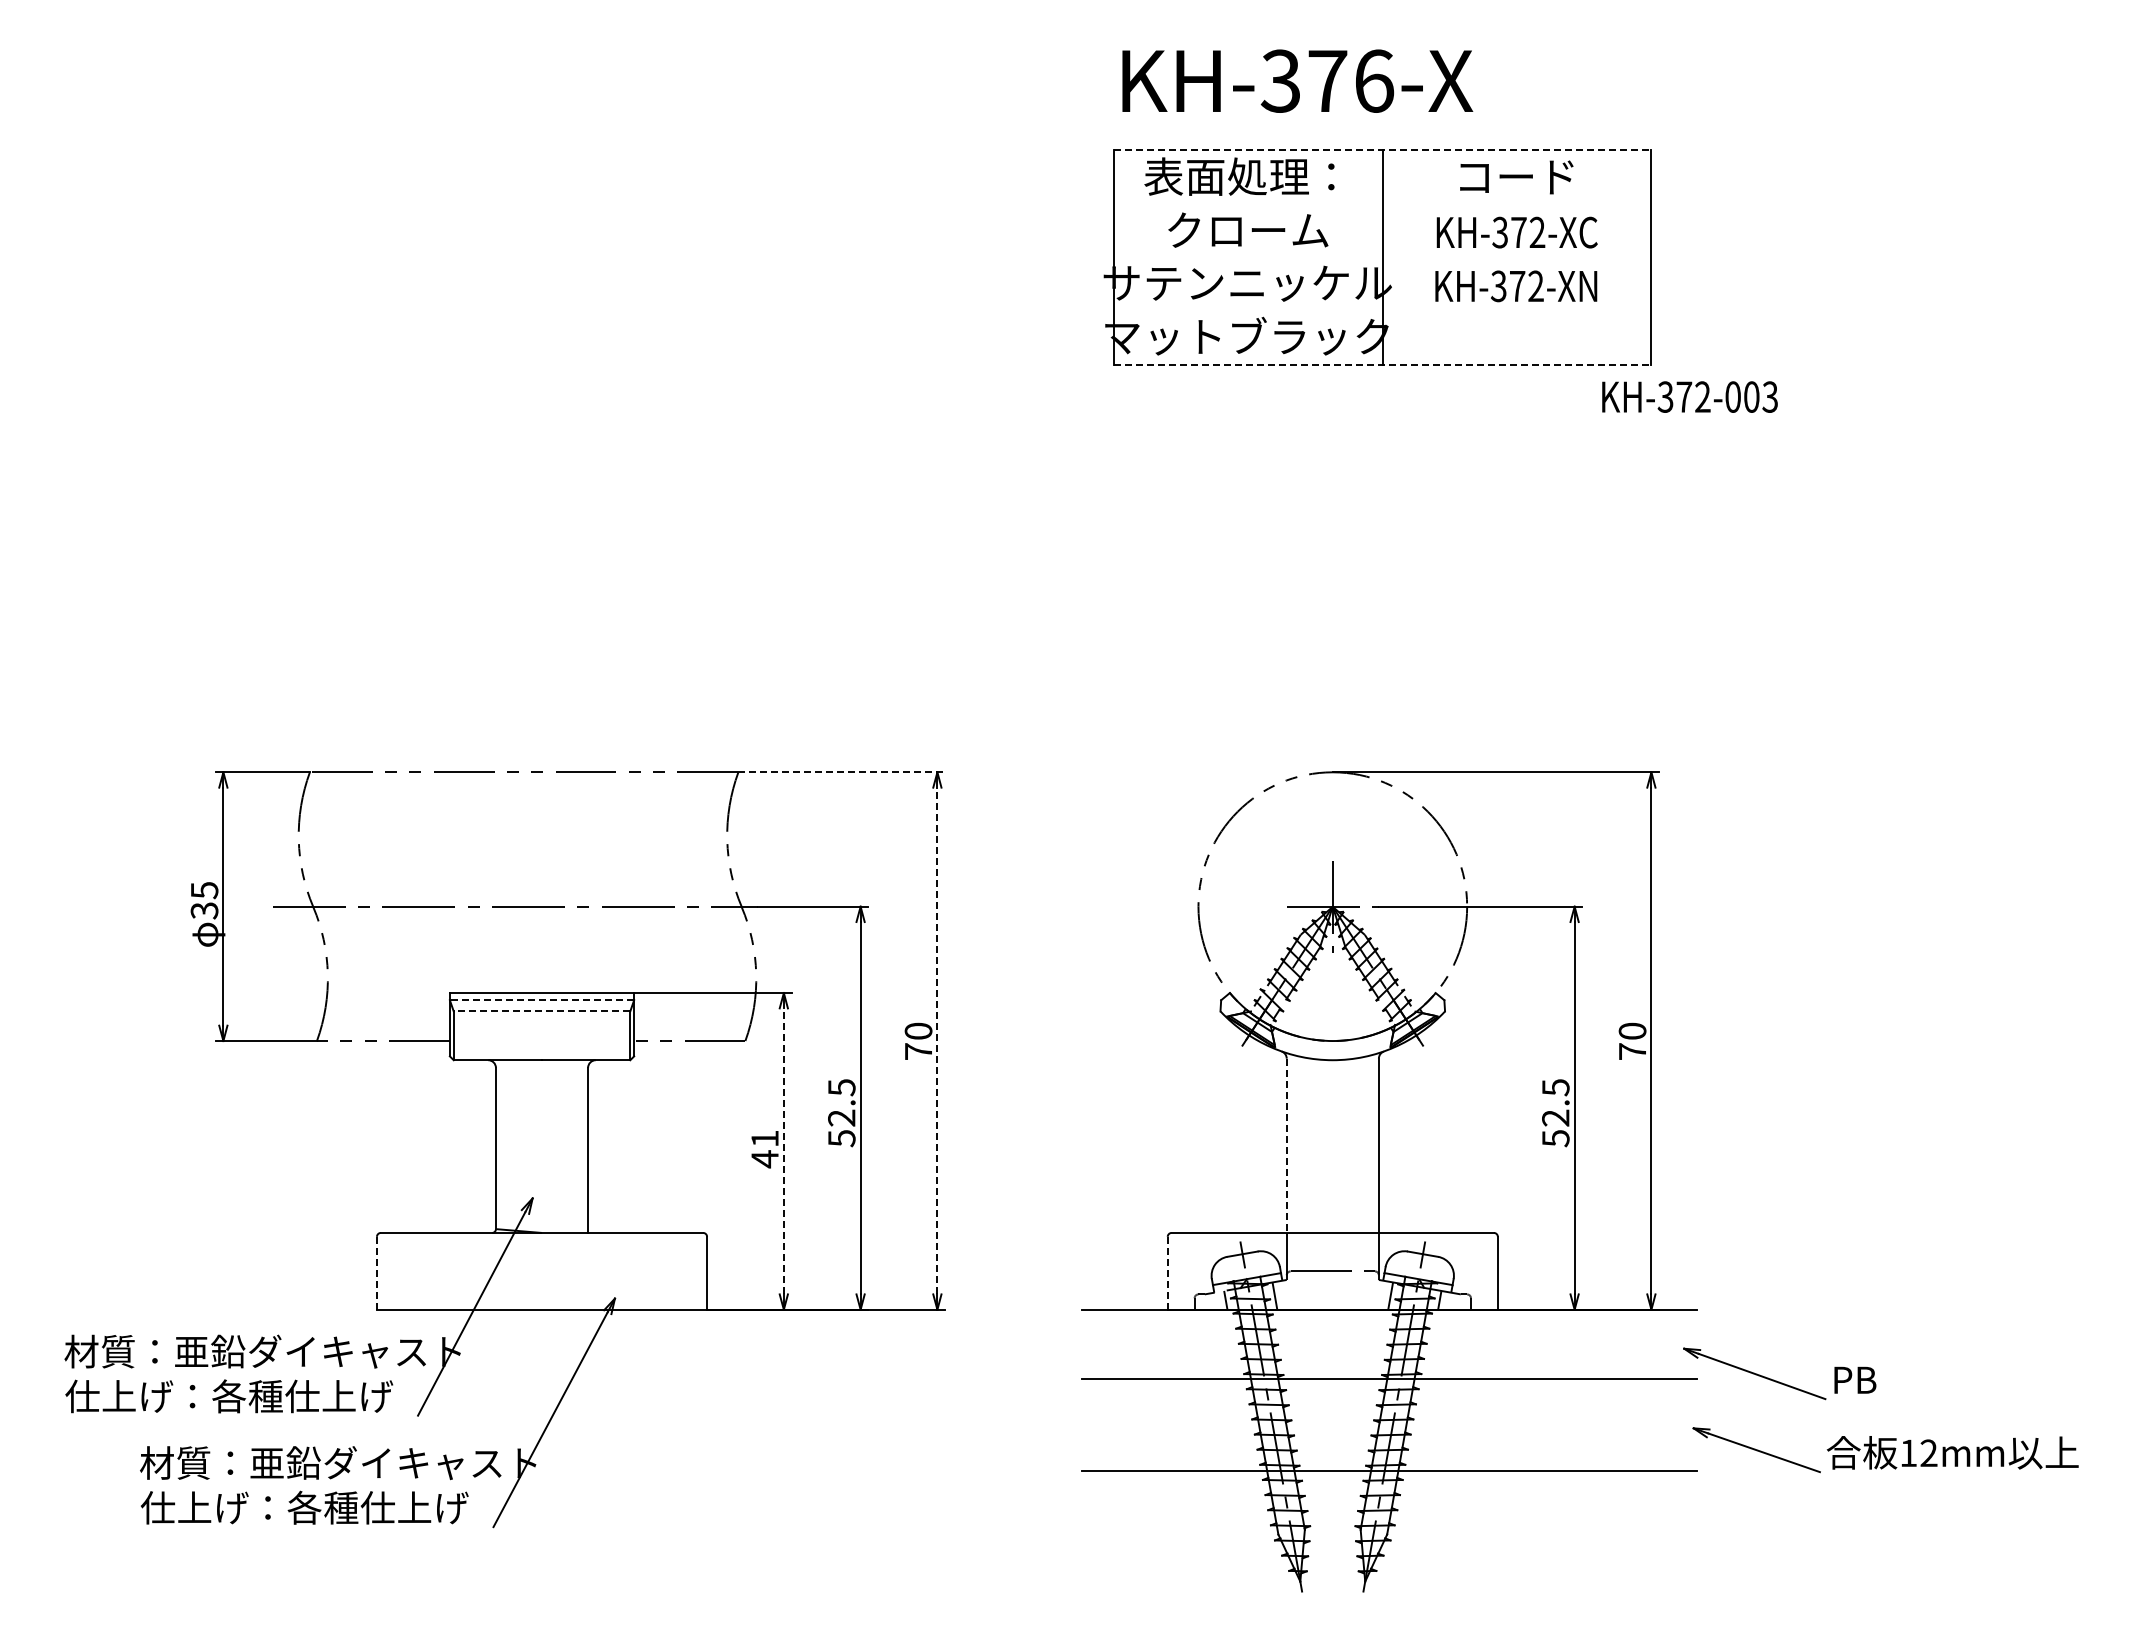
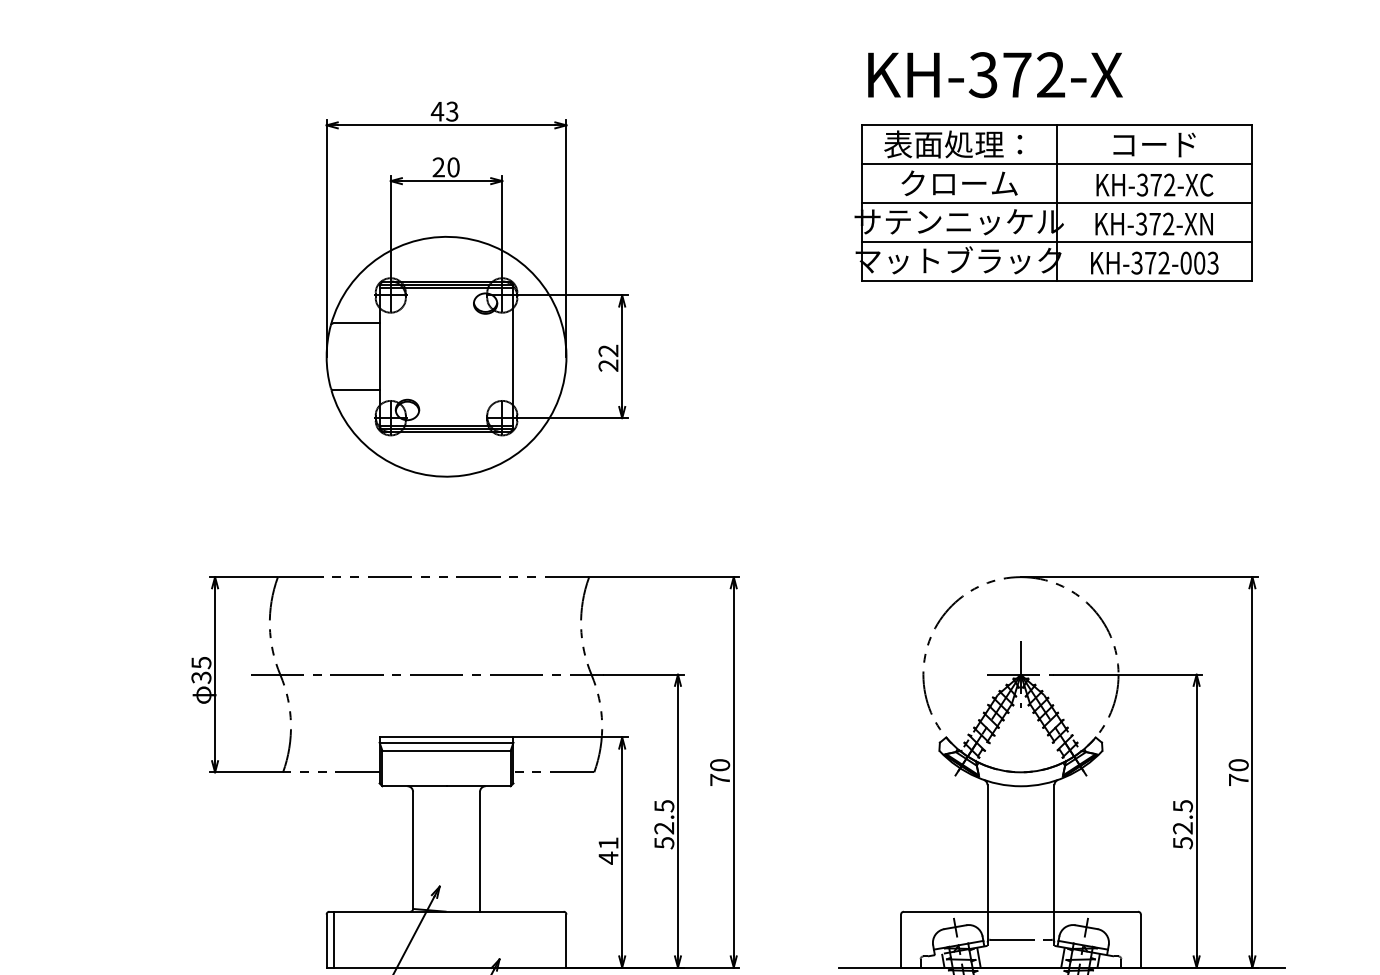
text: (1374, 80) -> (1051, 74), KH-376-X -> KH-372-X
line: (1382, 150) -> (1057, 125), dashed -> solid
line: (1382, 204) -> (1057, 164), added
line: (1382, 257) -> (1057, 203), added
line: (1382, 311) -> (1057, 242), added
line: (1382, 365) -> (1057, 281), dashed -> solid
part: (584, 375) -> (477, 288), added
text: (1689, 396) -> (1154, 262), moved
line: (842, 772) -> (664, 577), dashed -> solid
line: (541, 1000) -> (446, 742), dashed -> solid
line: (541, 1011) -> (446, 750), dashed -> solid
line: (937, 1040) -> (733, 771), dashed -> solid
line: (1286, 1146) -> (987, 848), dashed -> solid
line: (783, 1151) -> (621, 852), dashed -> solid
line: (386, 1270) -> (333, 939), added
line: (376, 1273) -> (326, 941), dashed -> solid
line: (1167, 1273) -> (900, 941), dashed -> solid

